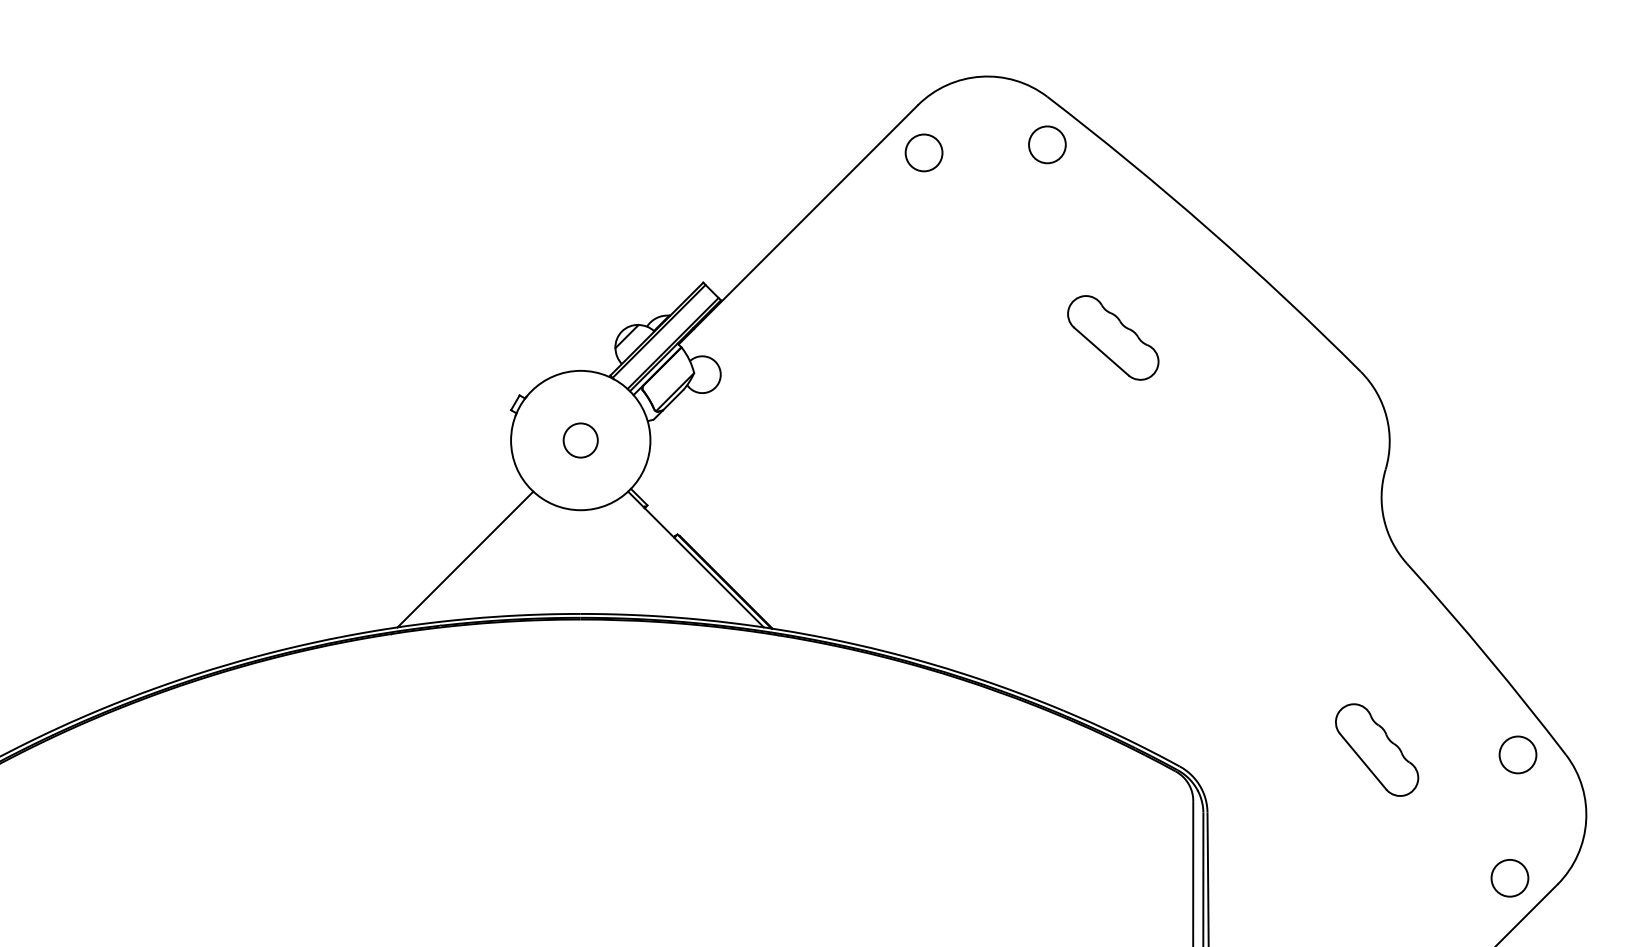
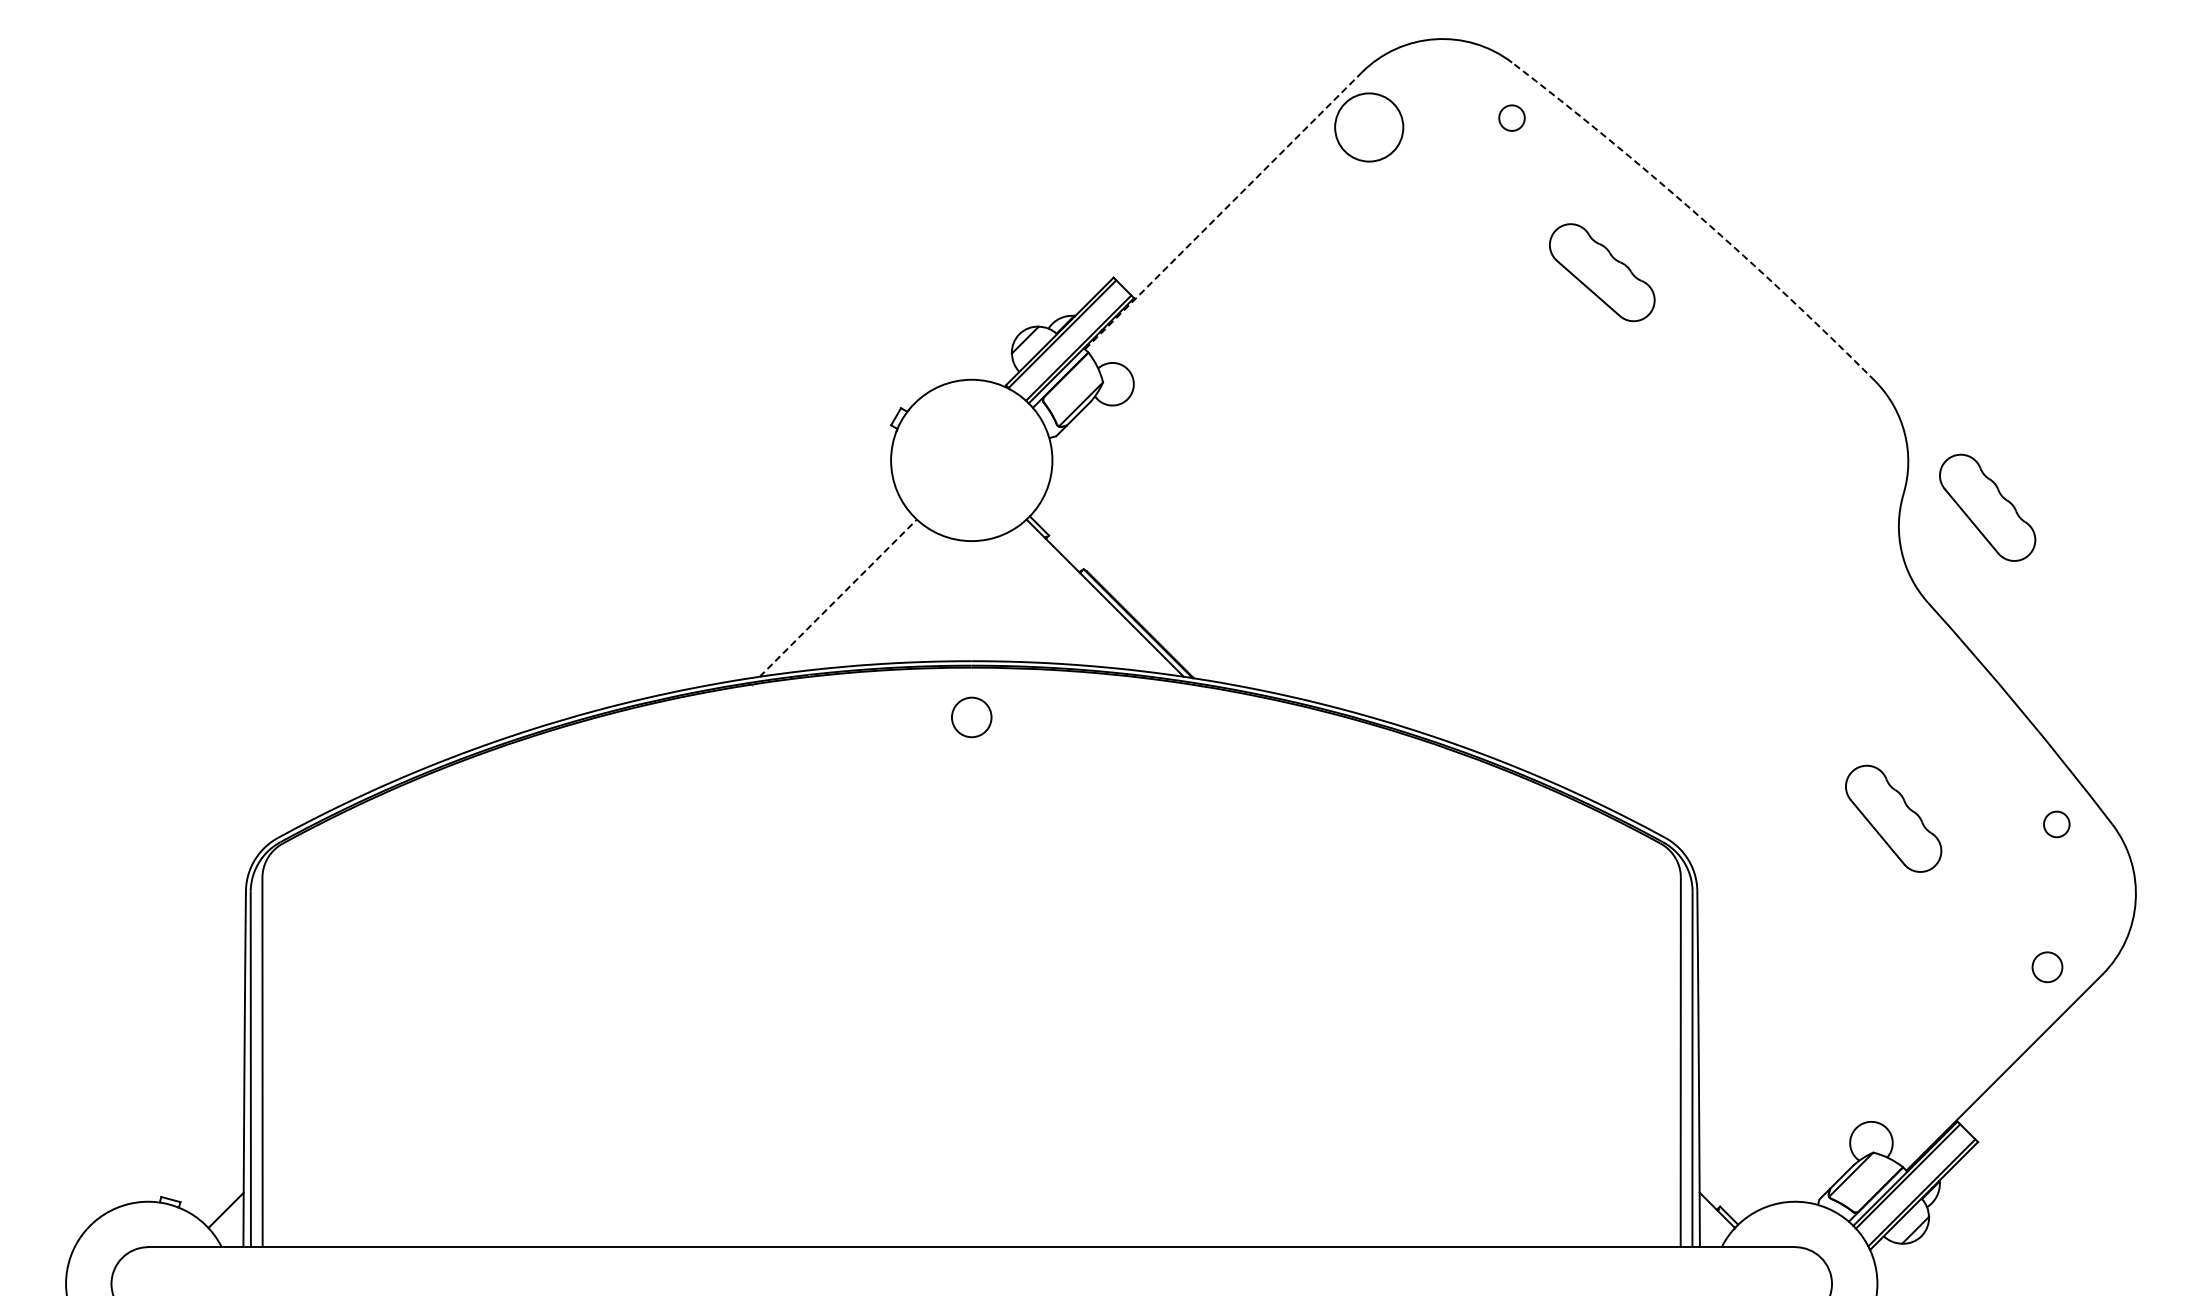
circle: (1046, 144) -> (1511, 117), size x0.6
circle: (923, 152) -> (1368, 127), size x1.6
line: (798, 224) -> (1223, 210), solid -> dashed
arc: (1208, 228) -> (1698, 215), solid -> dashed
part: (1113, 337) -> (1602, 272), moved
circle: (580, 440) -> (971, 717), moved
part: (1458, 481) -> (1987, 507), added
line: (465, 558) -> (838, 597), solid -> dashed
circle: (1517, 755) -> (2056, 824), size x0.6
circle: (1509, 878) -> (2047, 967), size x0.7

